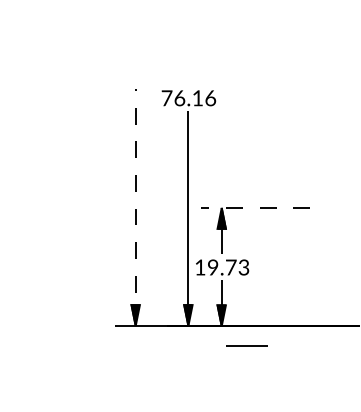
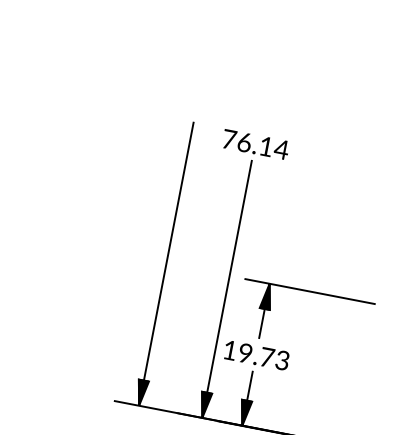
text: (210, 98) -> (281, 149), 76.16 -> 76.14
line: (135, 207) -> (166, 263), dashed -> solid
line: (255, 207) -> (310, 291), dashed -> solid

